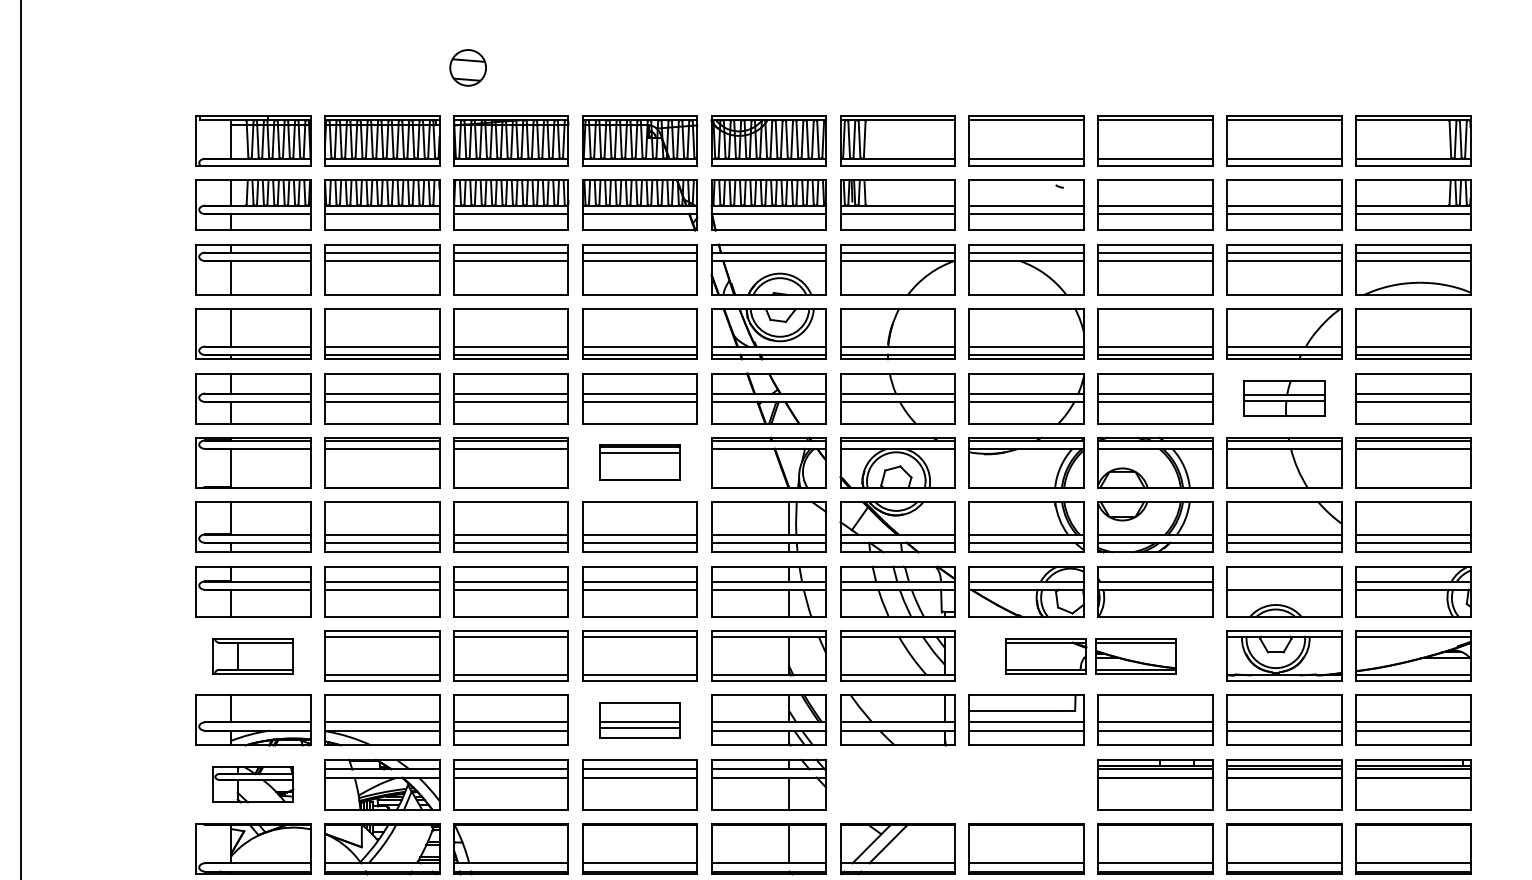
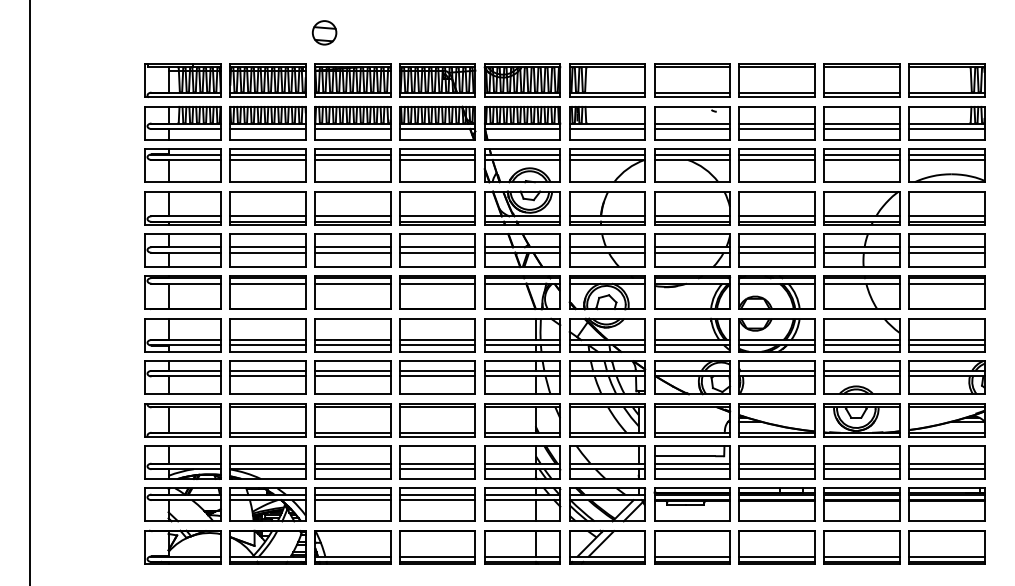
part: (1283, 398) -> (861, 250), size x1.43
part: (639, 462) -> (437, 292), size x1.43
line: (1283, 580) -> (861, 370), added
part: (252, 656) -> (182, 420), size x1.43
part: (1090, 656) -> (734, 420), size x1.43
part: (639, 720) -> (437, 462), size x1.43
part: (252, 784) -> (182, 504), size x1.43
part: (961, 784) -> (649, 504), added

